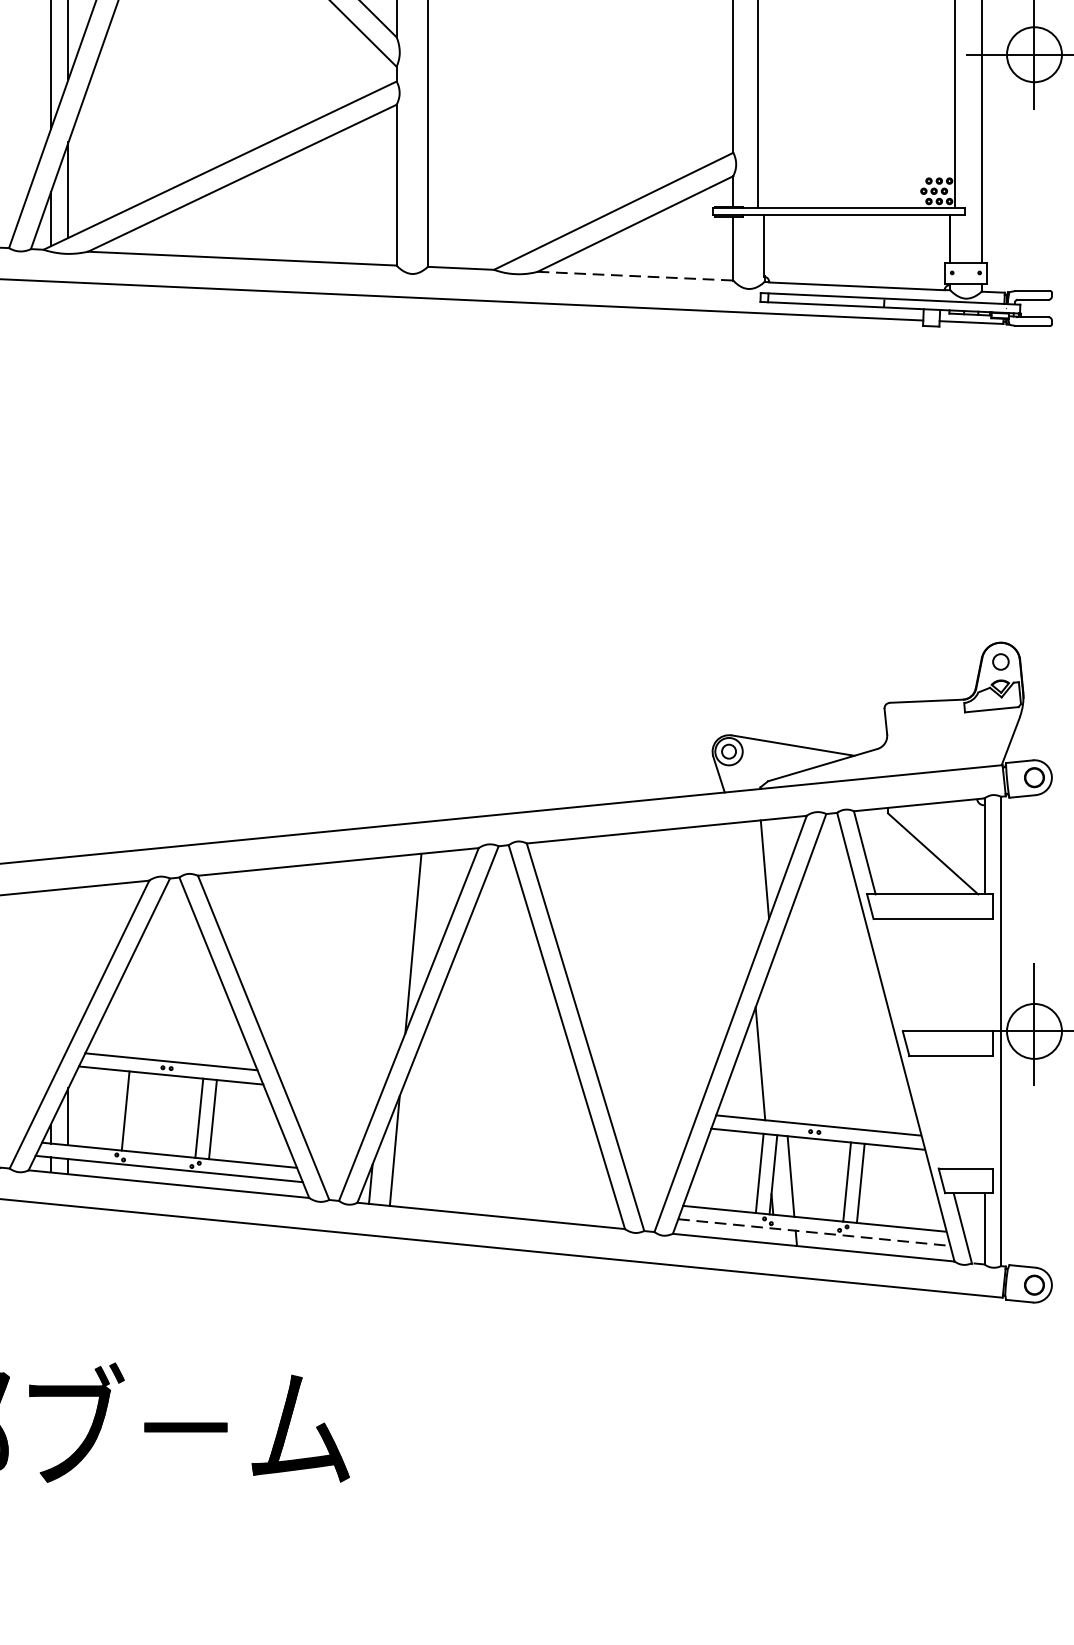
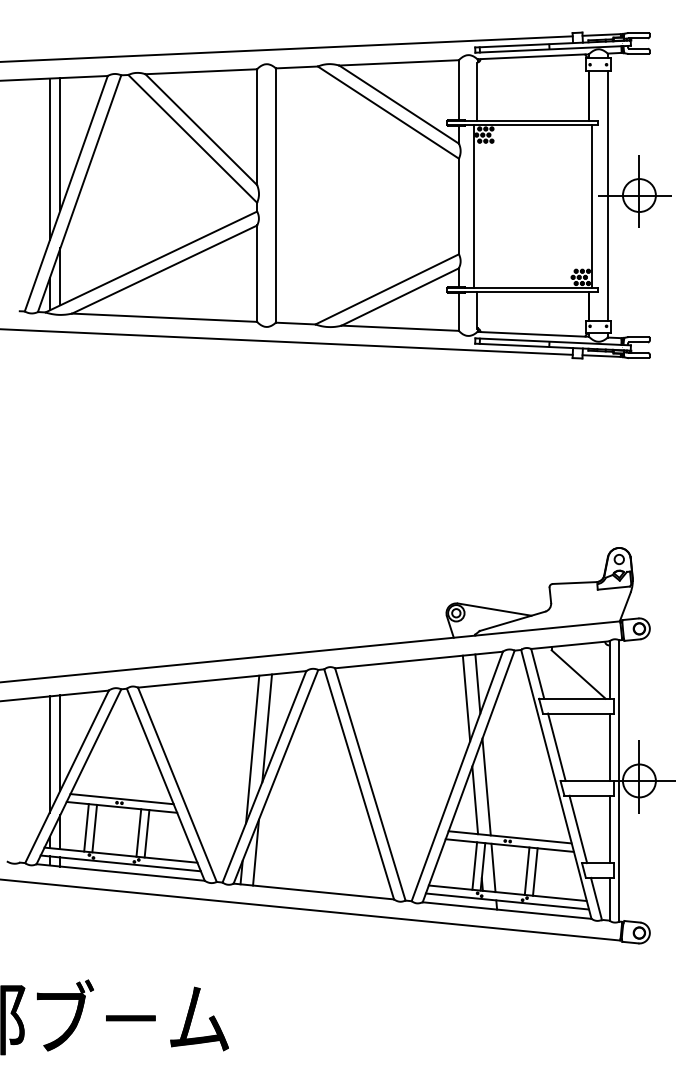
line: (635, 276) -> (400, 328), dashed -> solid
line: (745, 893) -> (466, 698), added
line: (68, 967) -> (60, 742), added
line: (896, 973) -> (556, 746), added
line: (984, 973) -> (609, 746), added
line: (388, 978) -> (252, 749), added
line: (50, 987) -> (49, 754), added
line: (779, 1040) -> (486, 786), added
line: (111, 1109) -> (86, 827), added
line: (932, 1112) -> (578, 829), added
line: (984, 1112) -> (609, 829), added
line: (814, 1232) -> (507, 901), dashed -> solid

